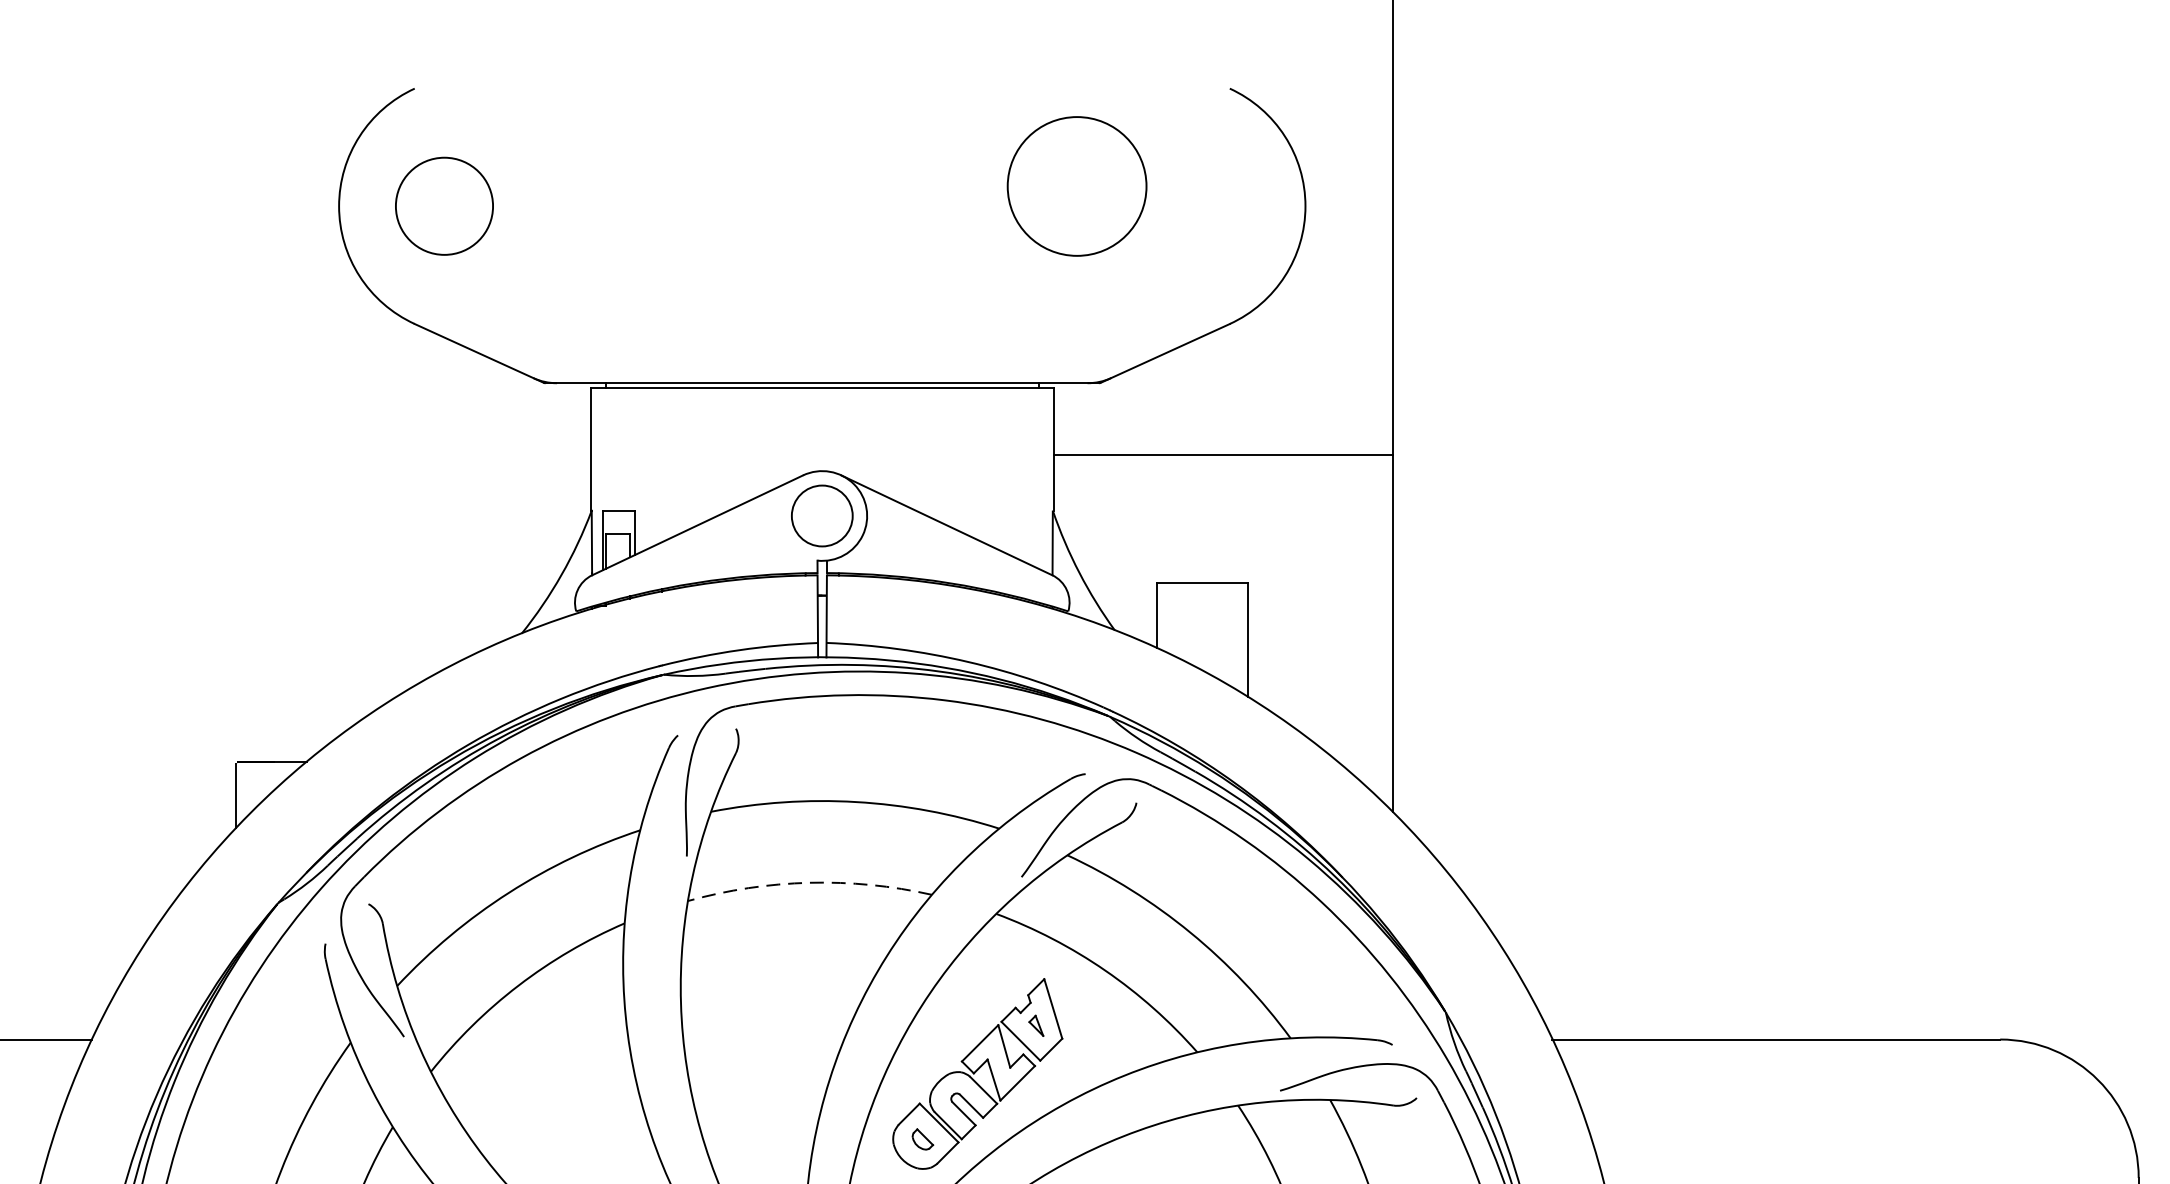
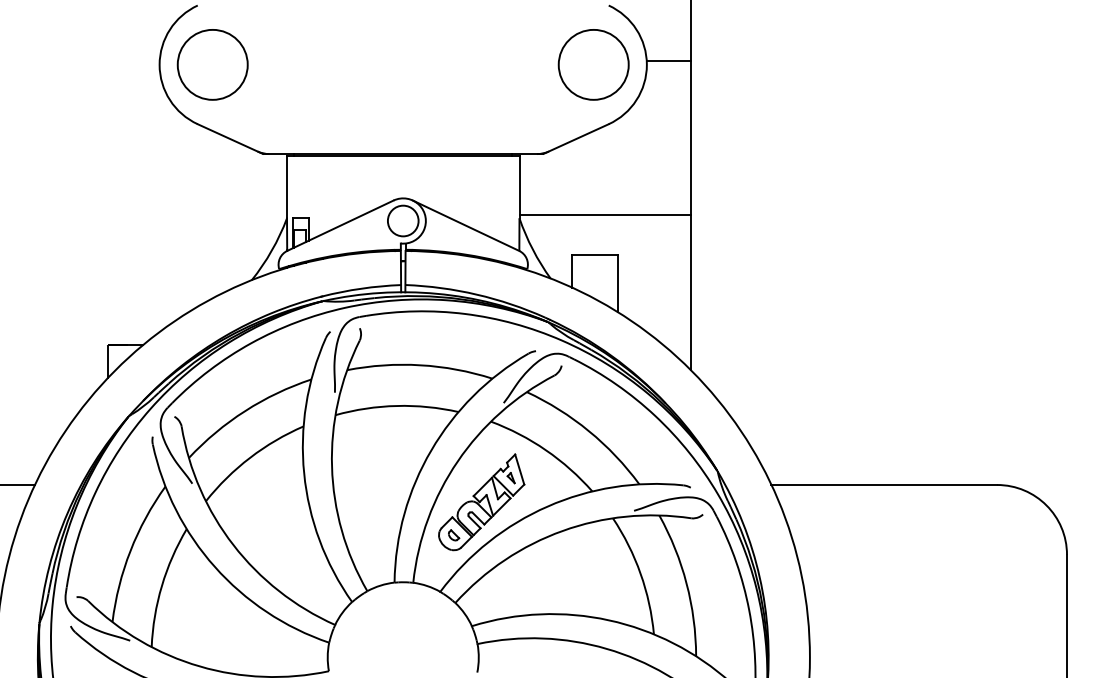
circle: (1076, 185) -> (593, 64), moved
line: (1348, 199) -> (668, 61), added
circle: (443, 205) -> (212, 64), size x1.43
line: (1223, 455) -> (605, 214), moved
arc: (808, 881) -> (396, 405), dashed -> solid

